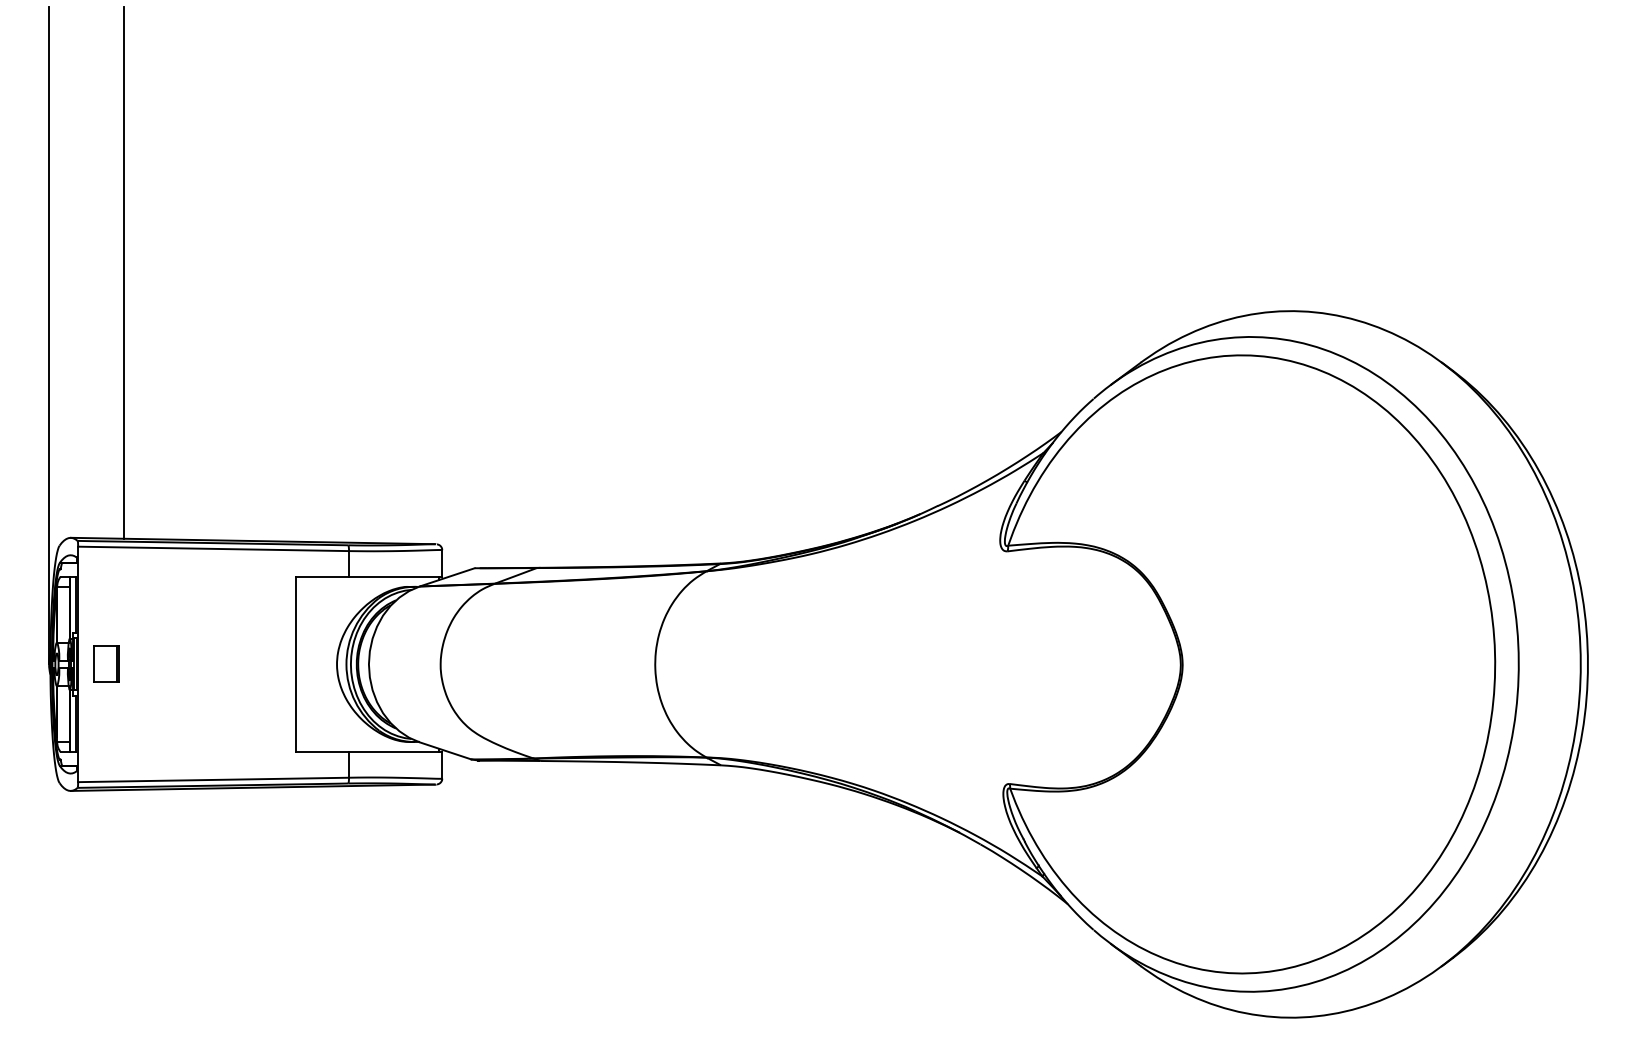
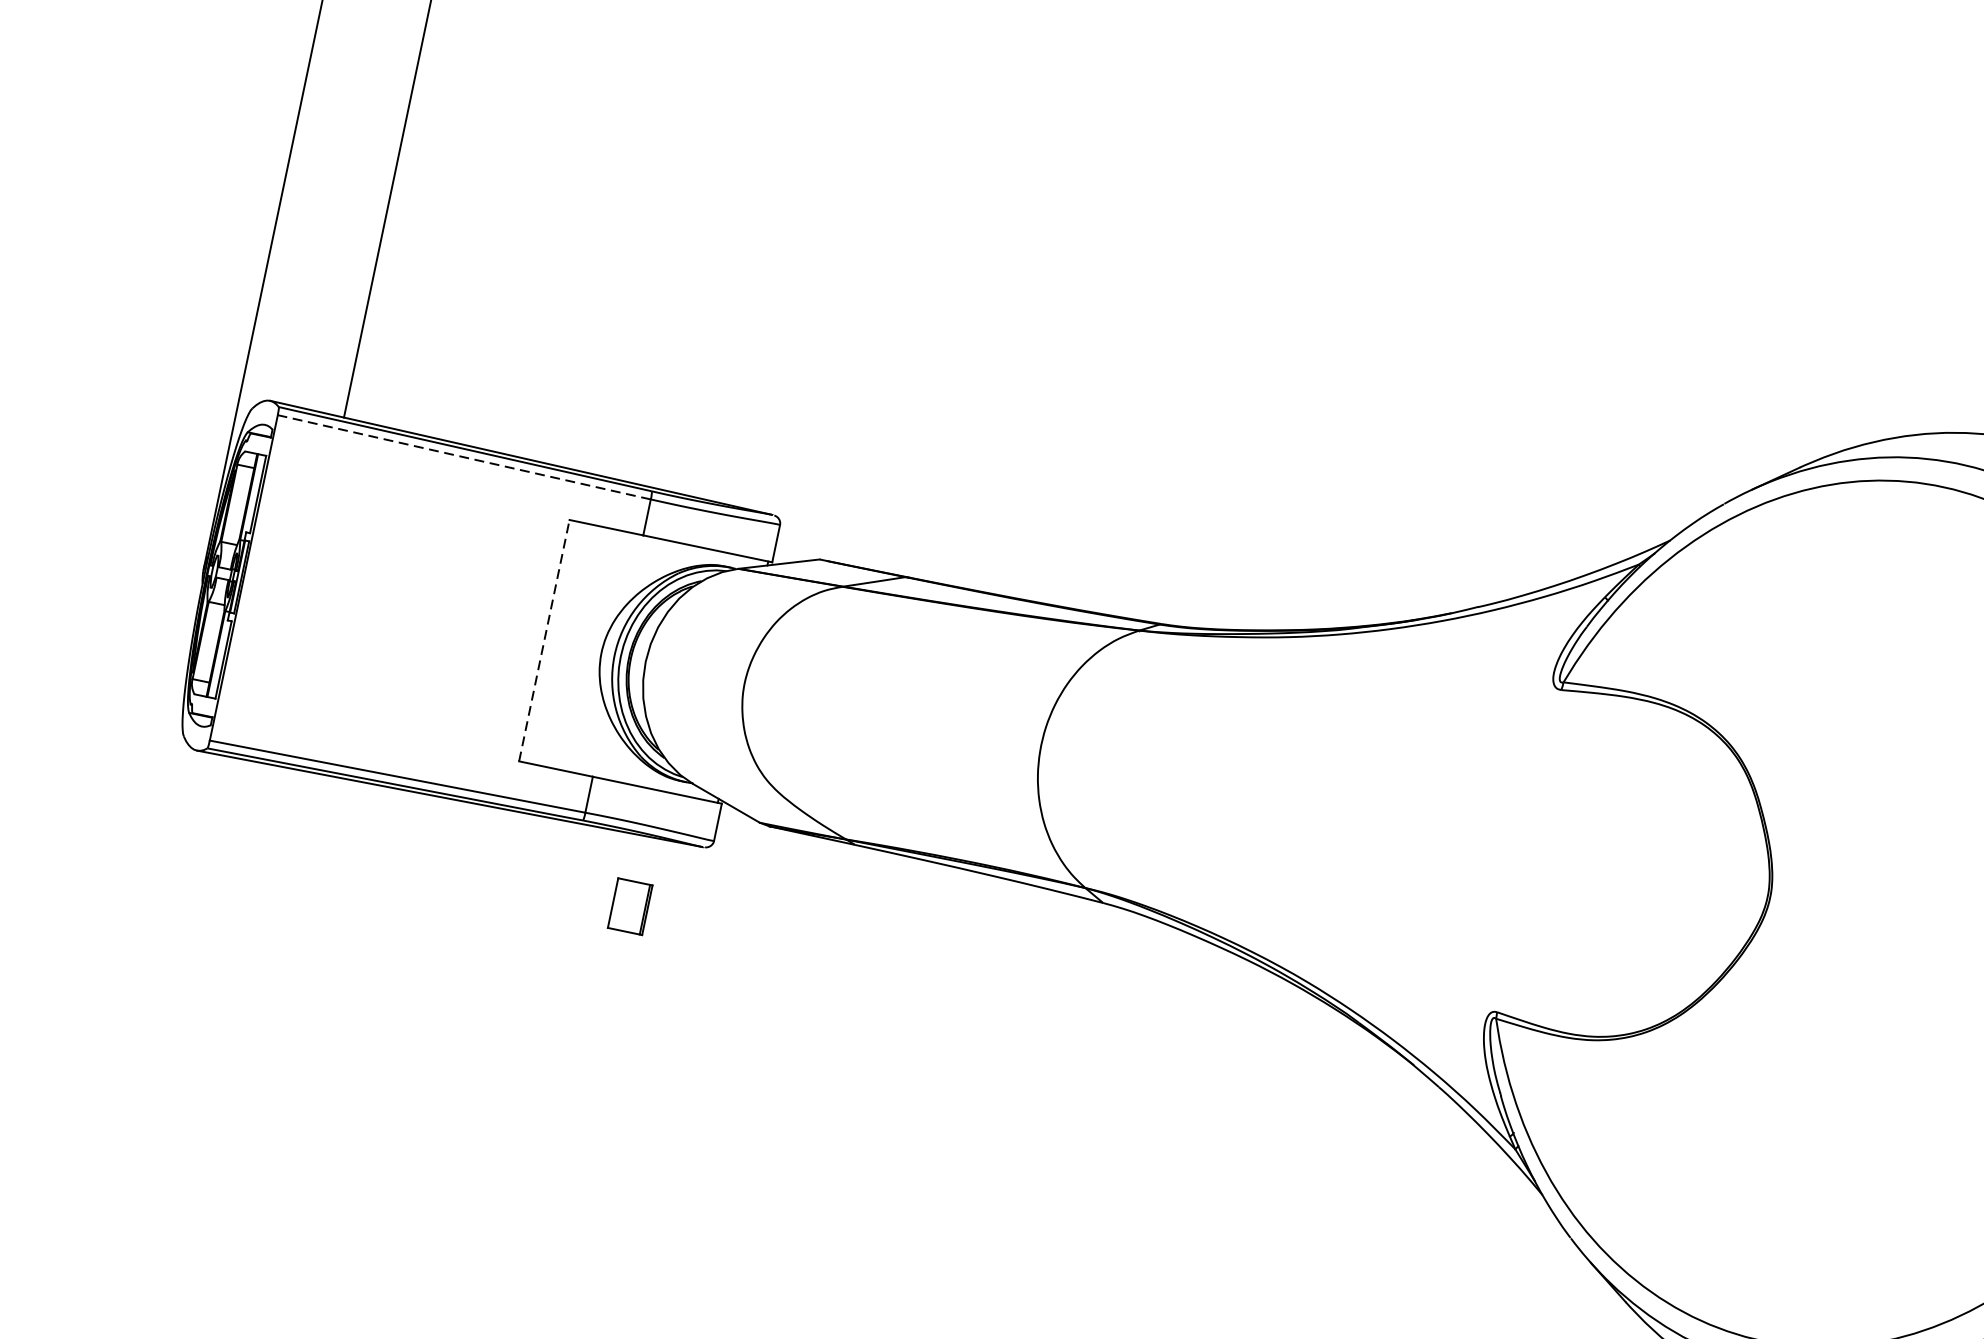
line: (213, 548) -> (464, 456), solid -> dashed
part: (106, 663) -> (630, 905), moved
line: (295, 663) -> (544, 639), solid -> dashed

